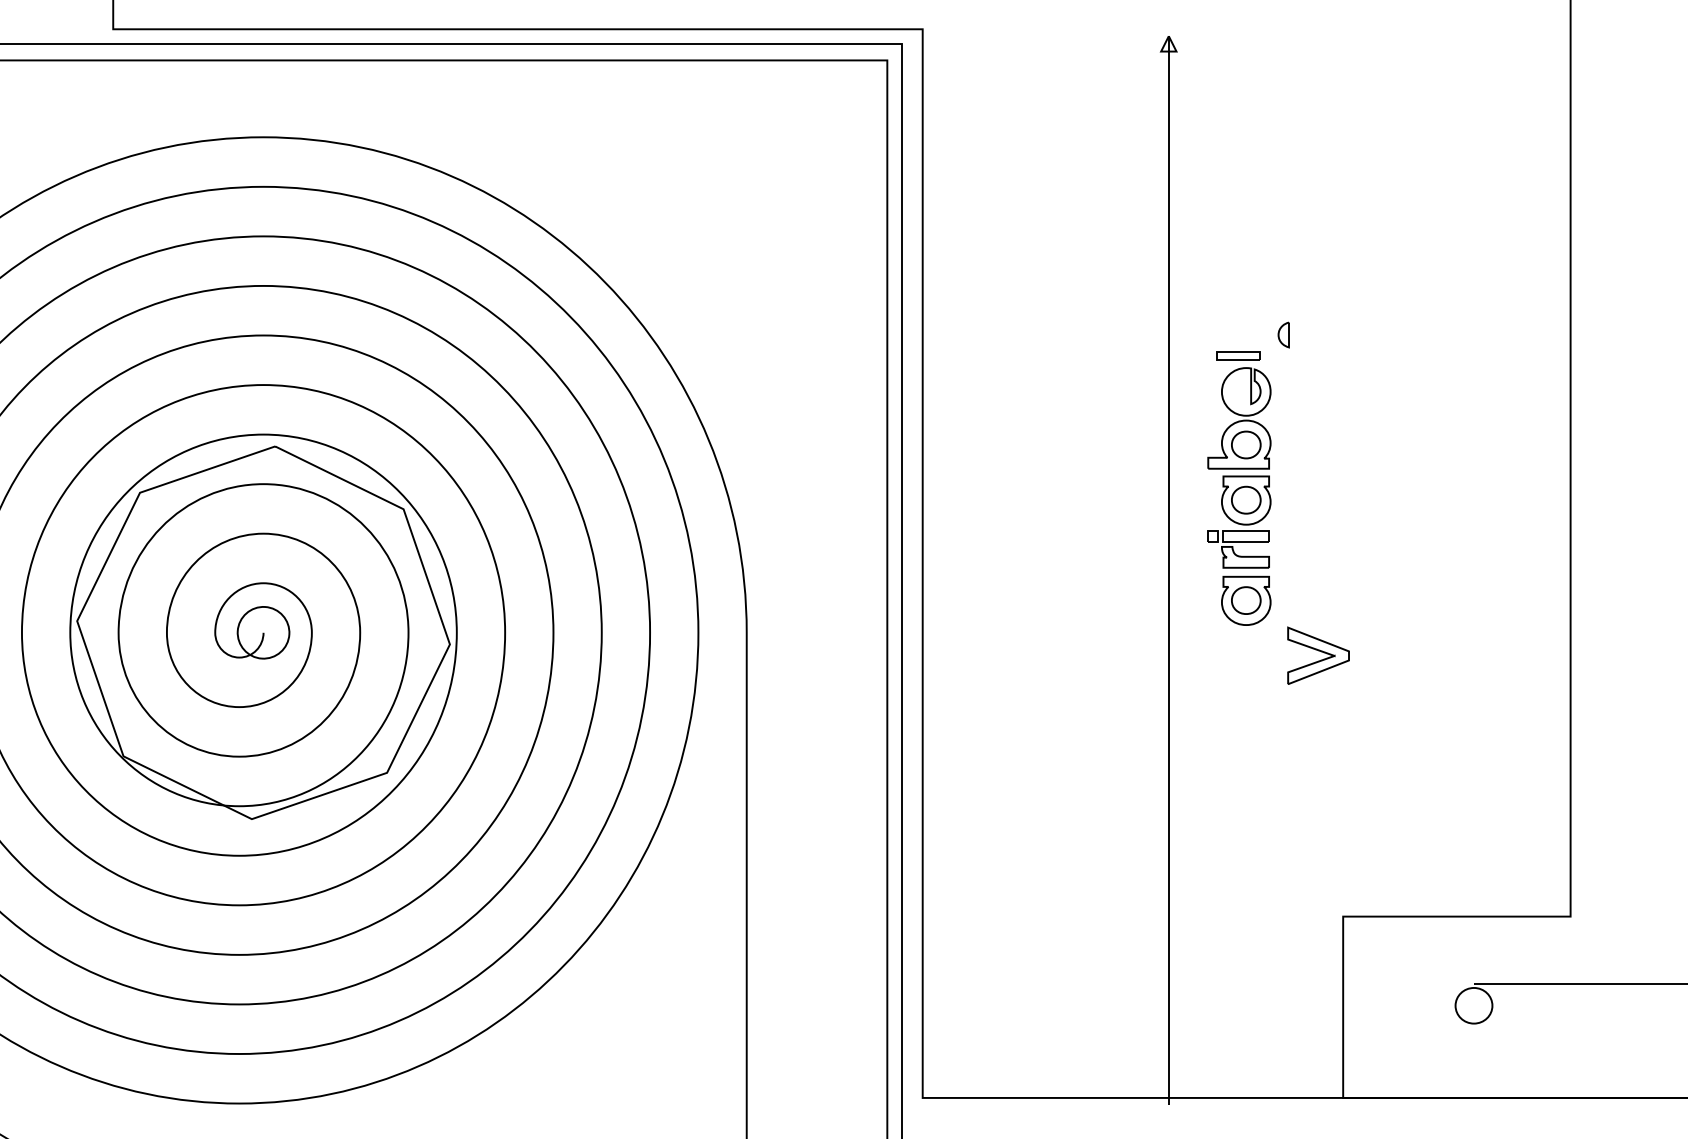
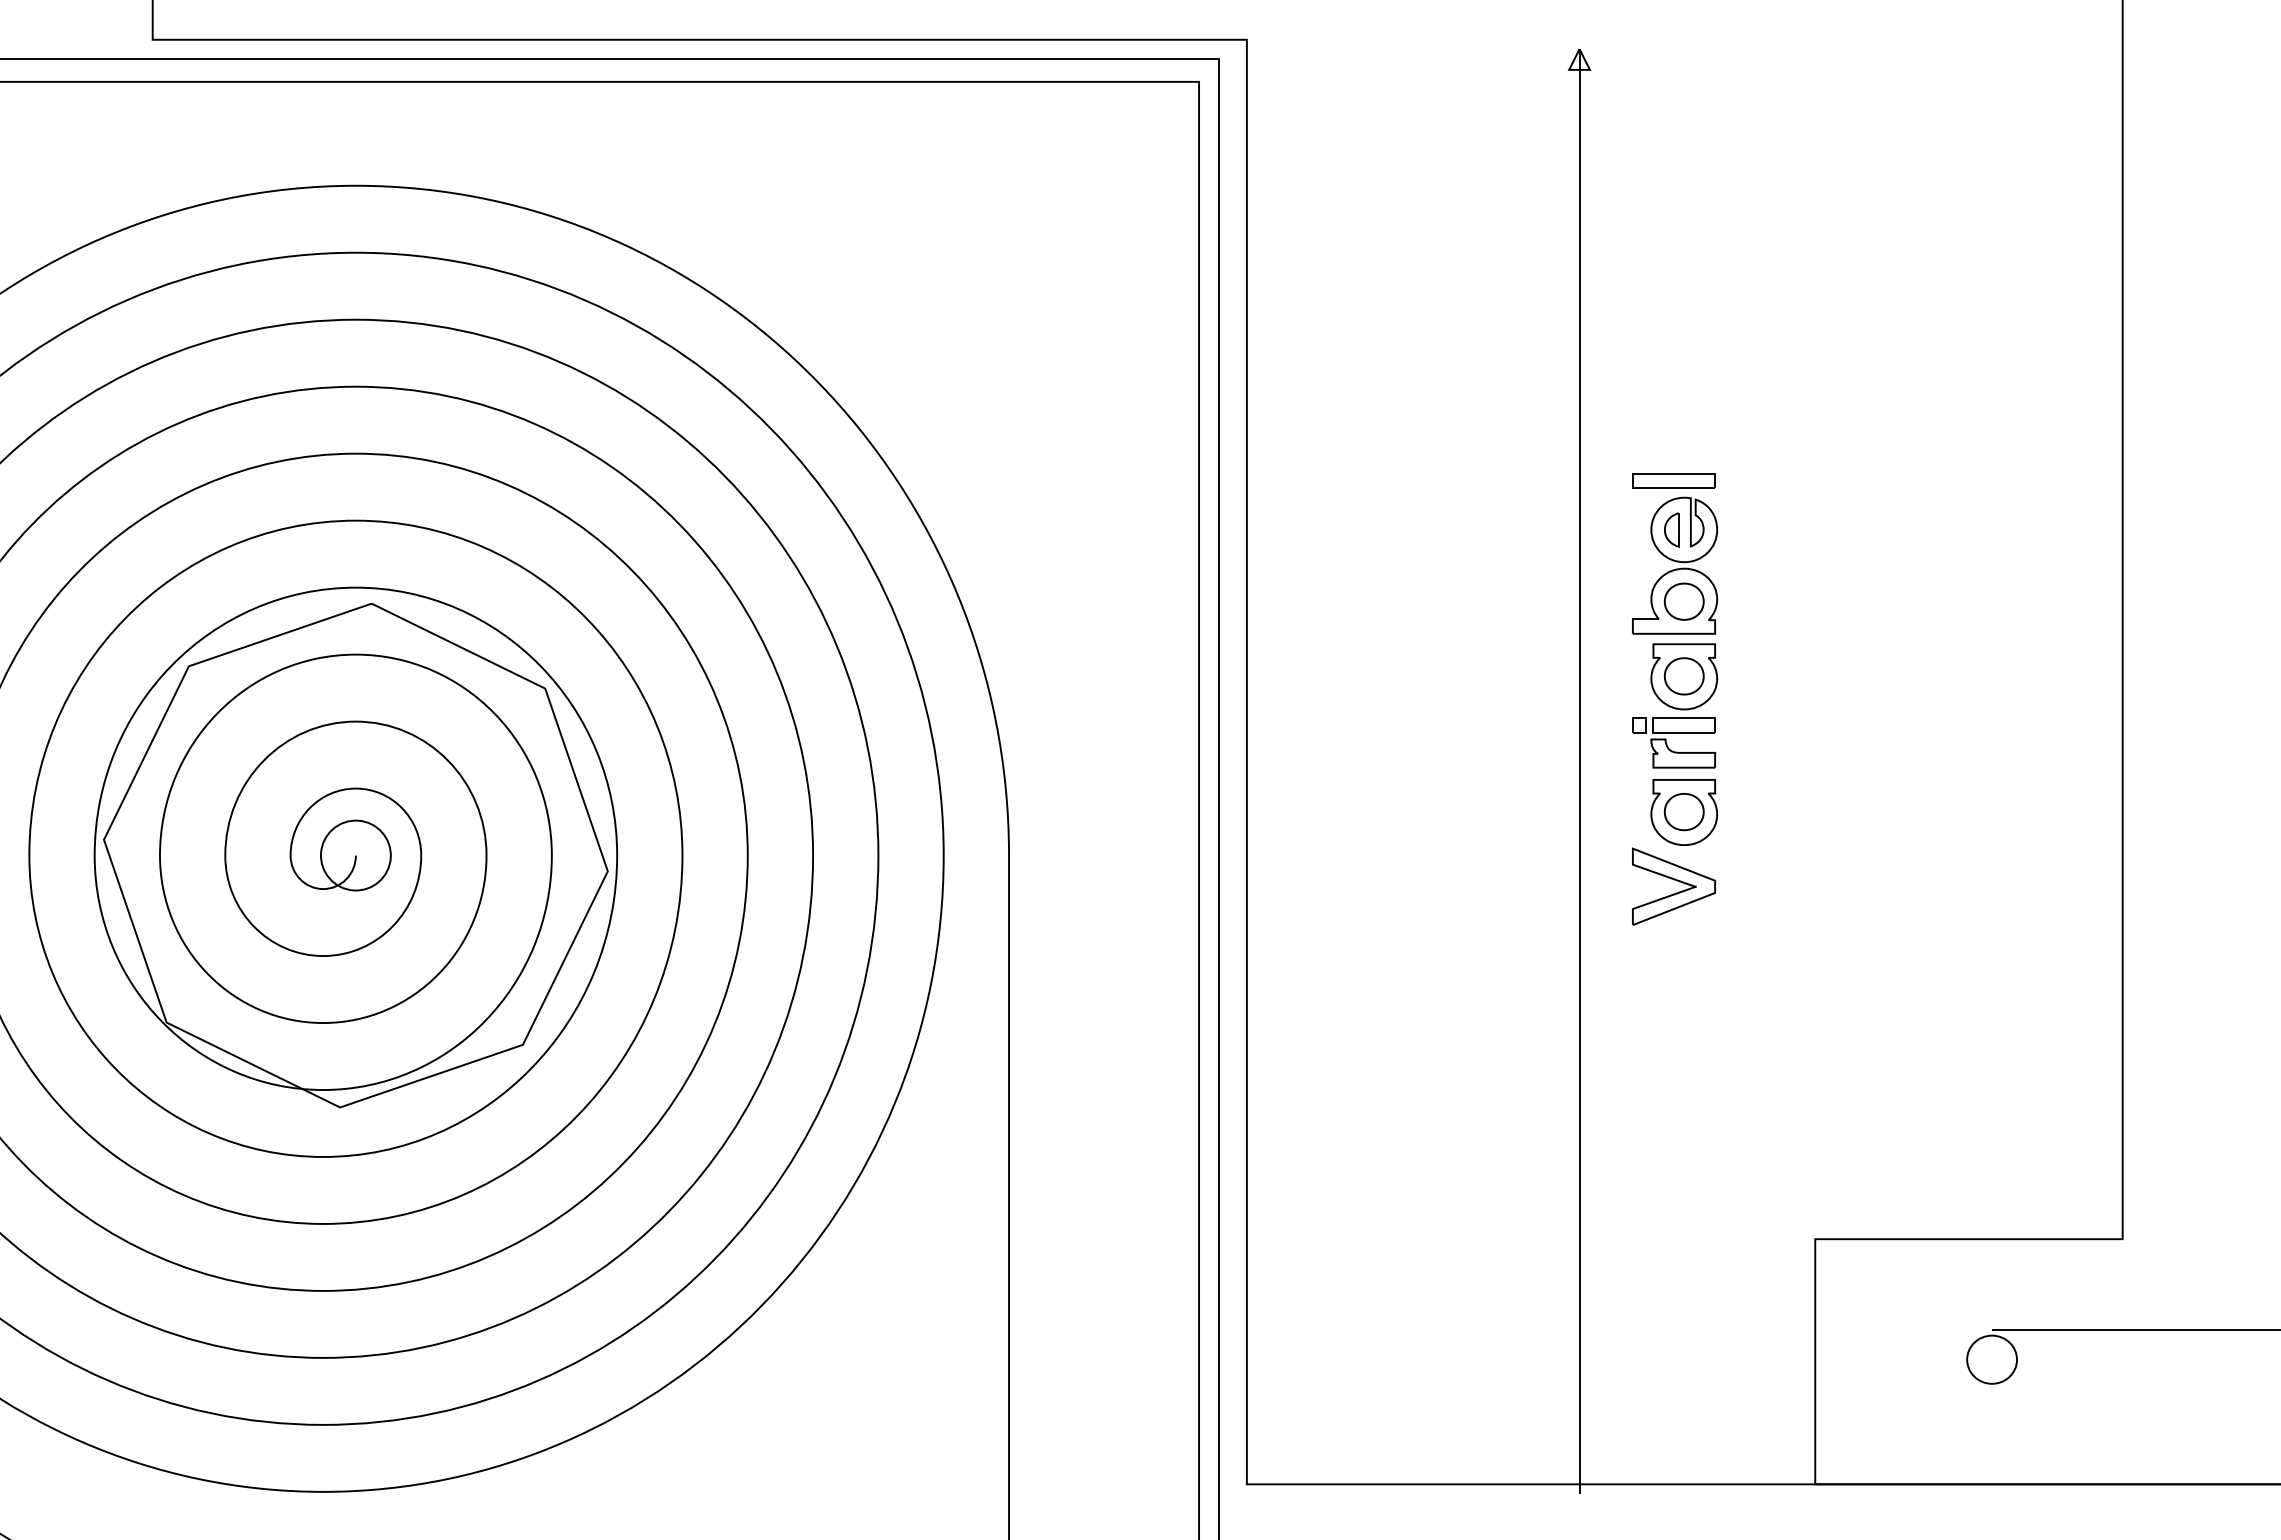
part: (1283, 334) -> (1671, 529), moved
part: (1238, 355) -> (1673, 480), size x1.43
part: (1318, 655) -> (1673, 886), moved

